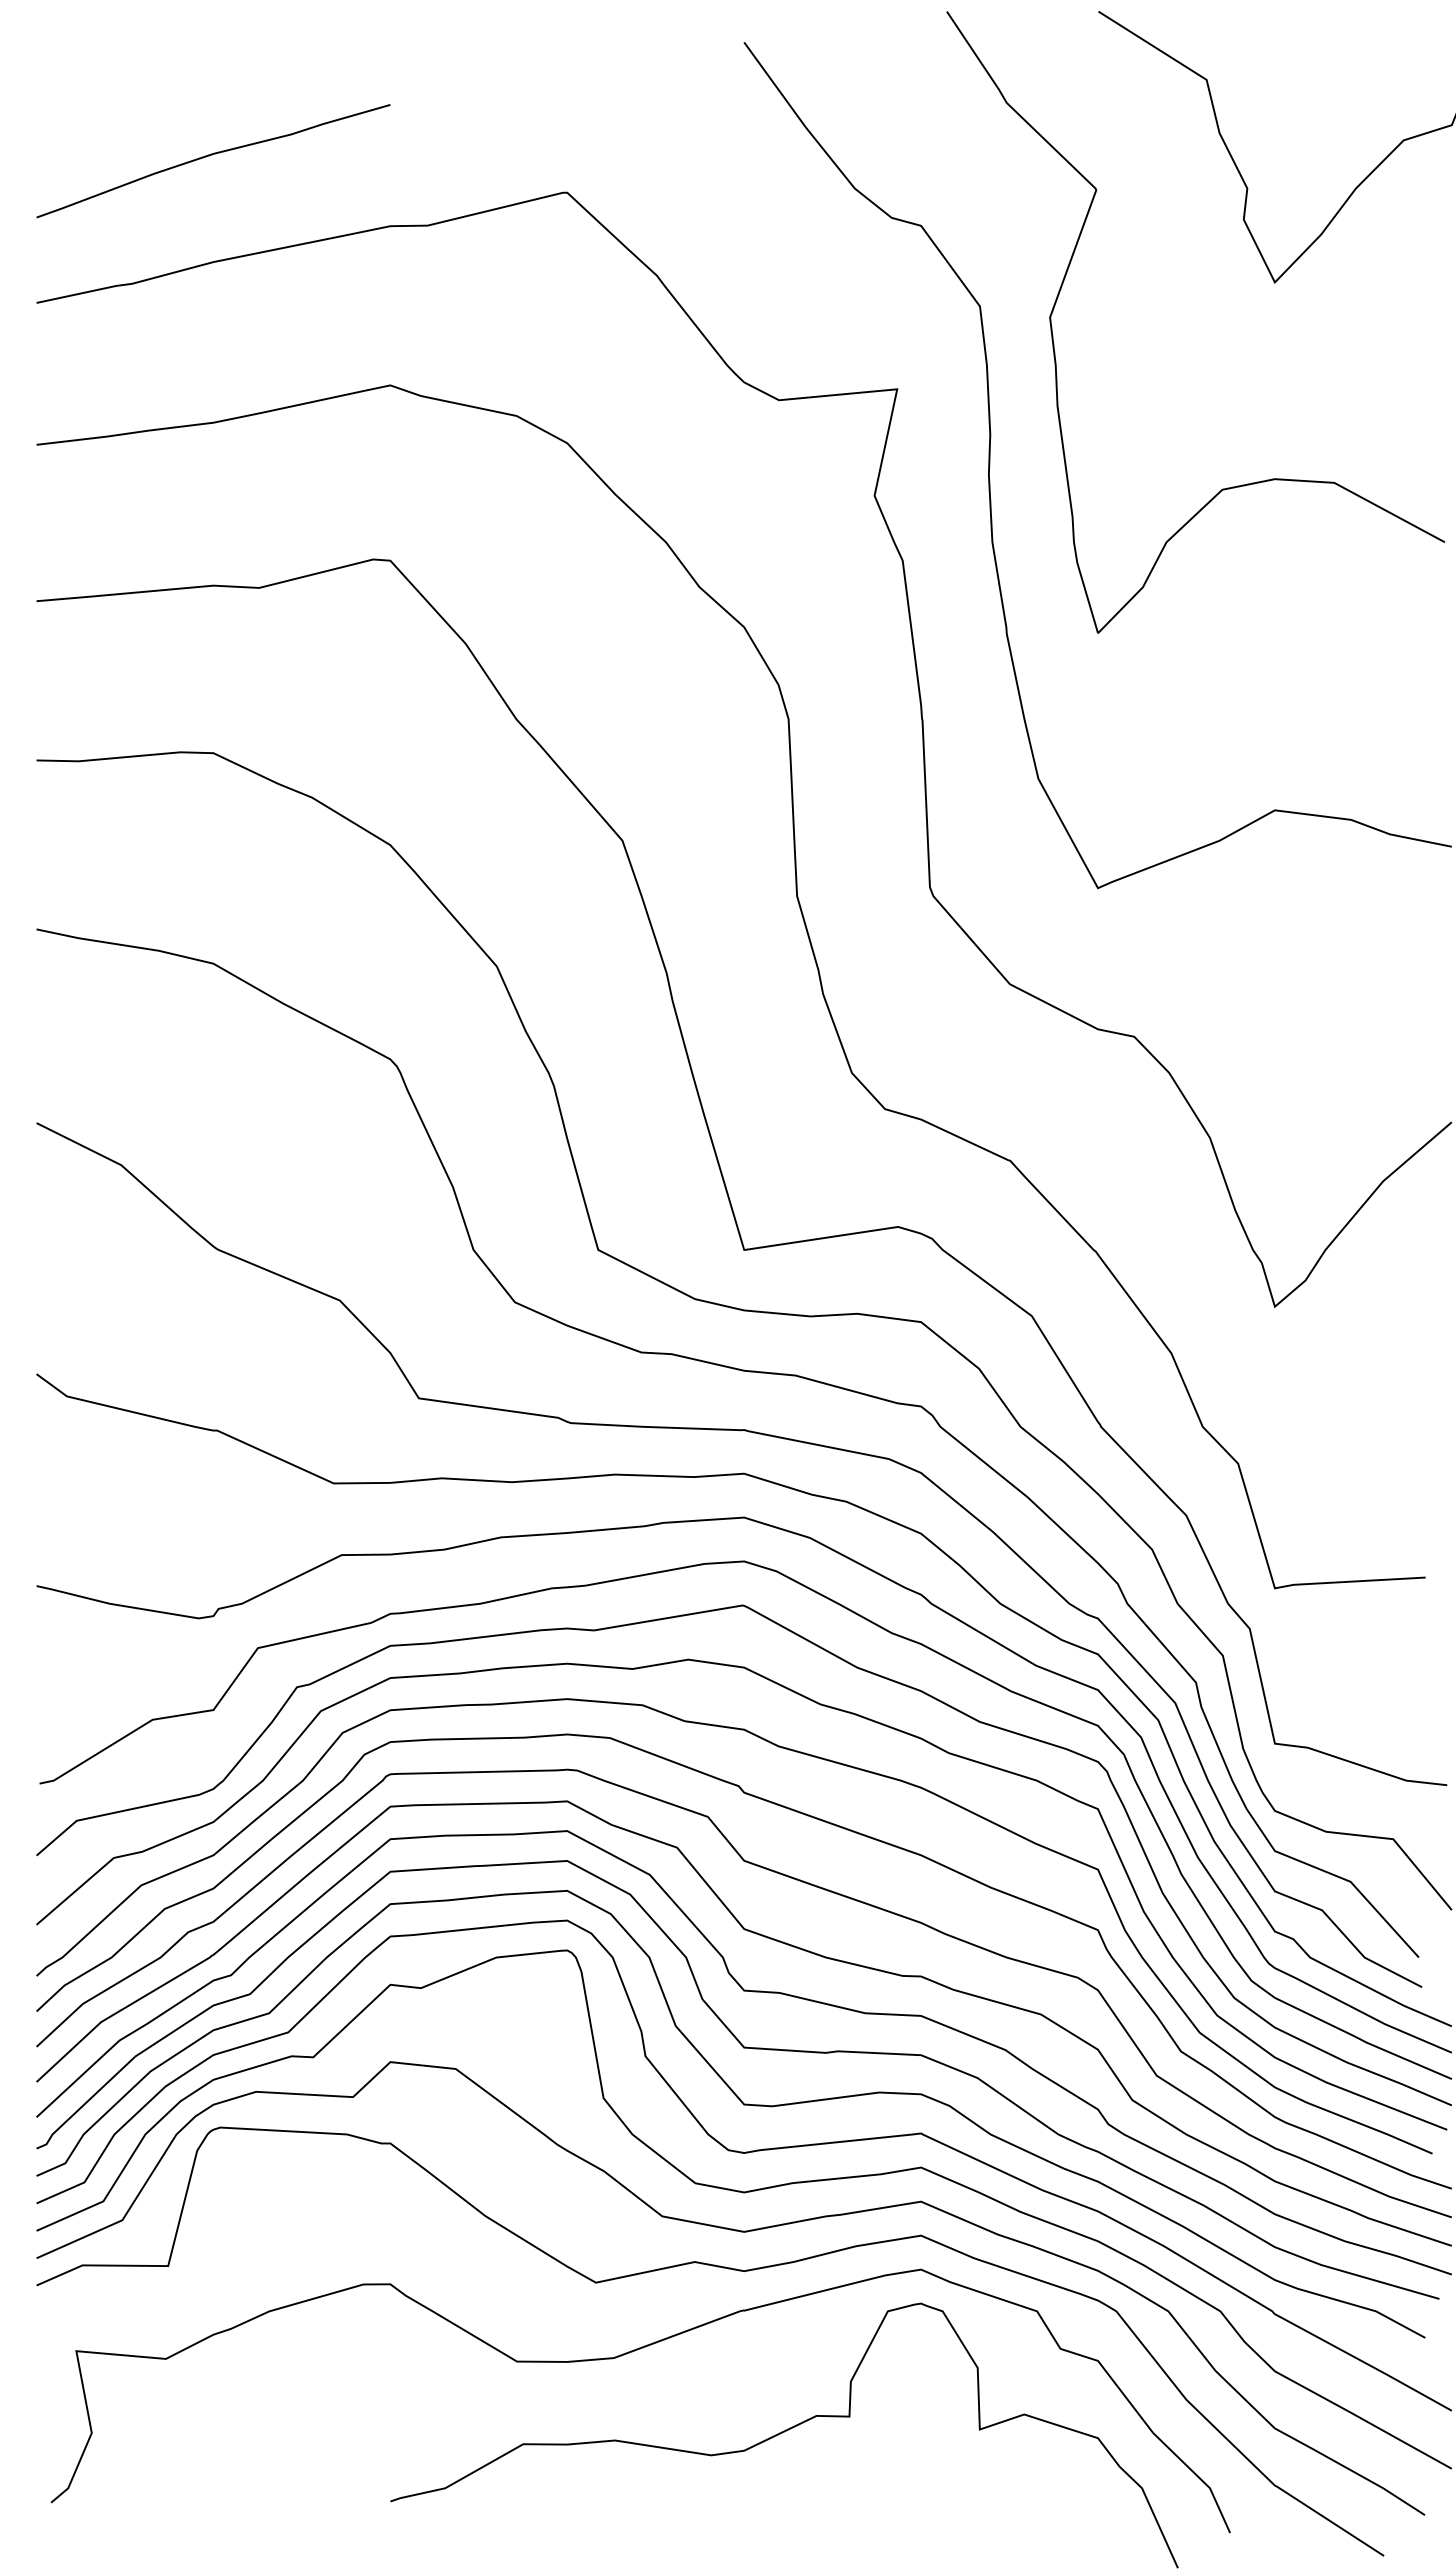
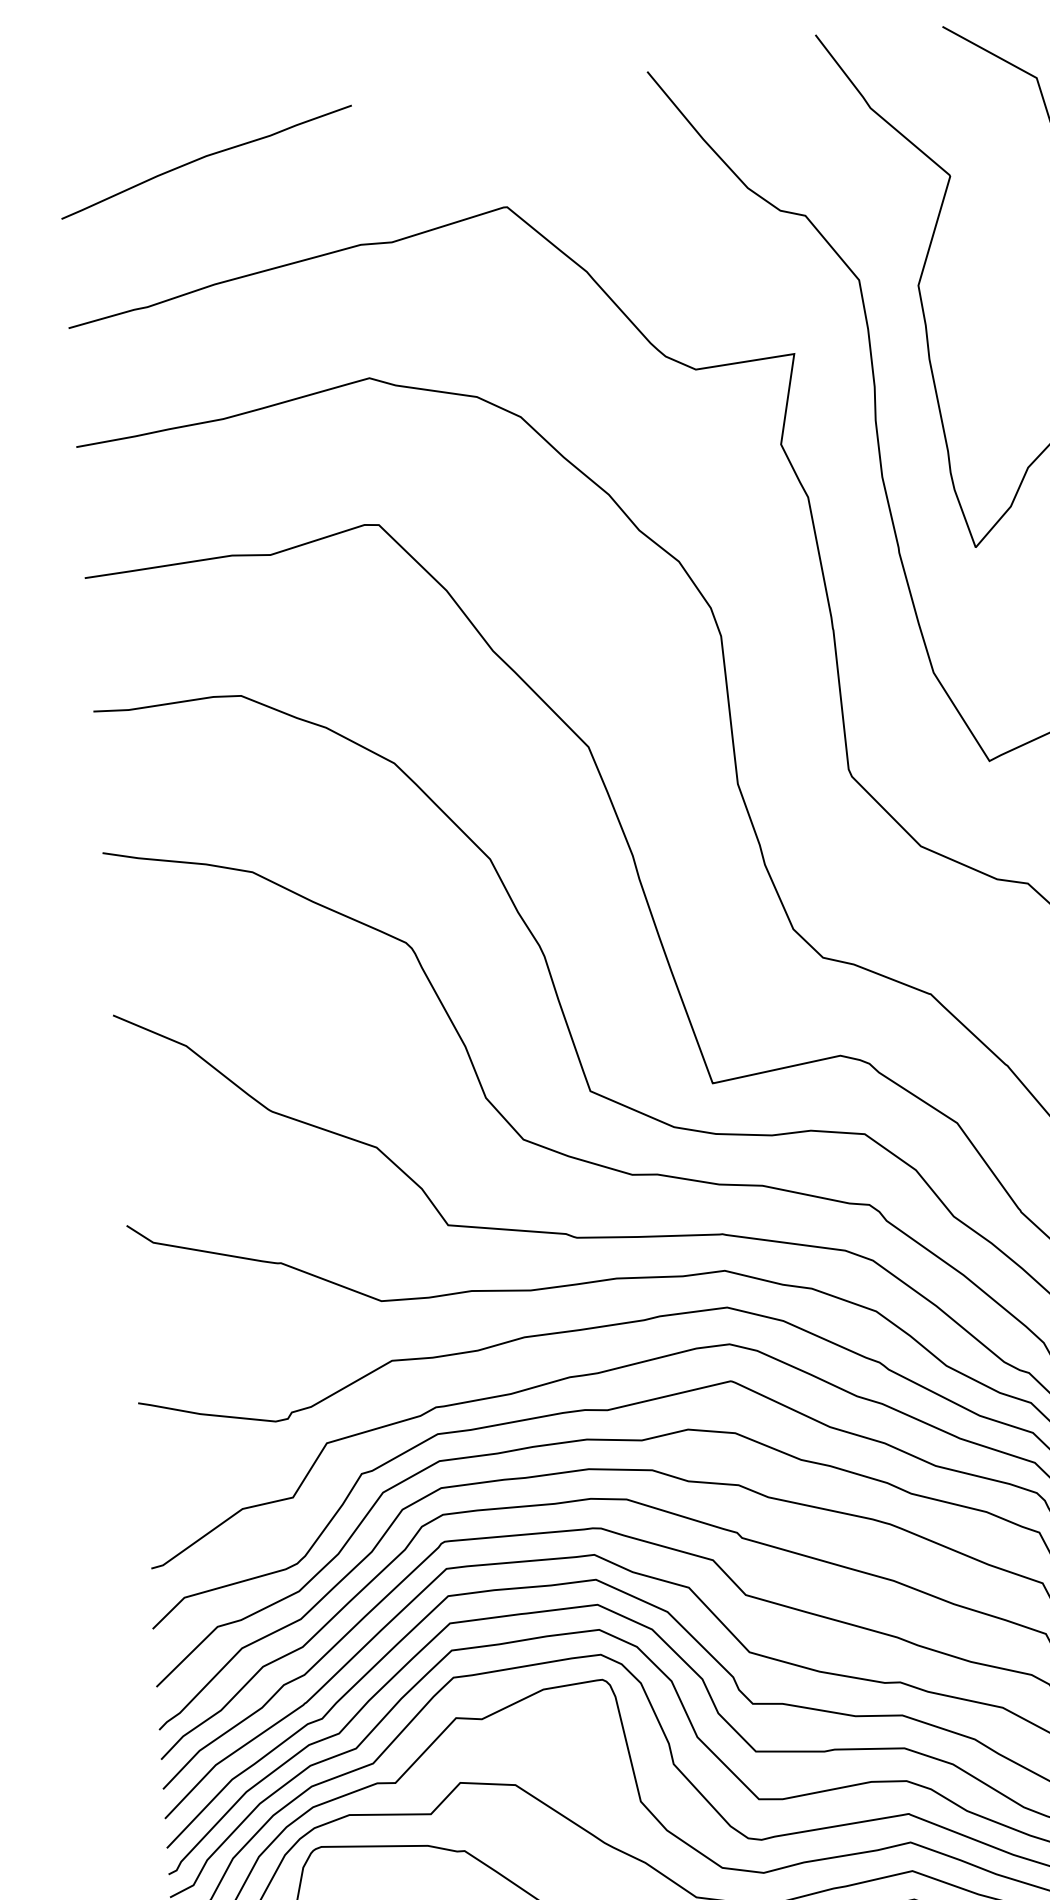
curve: (212, 155) -> (205, 157), moved

